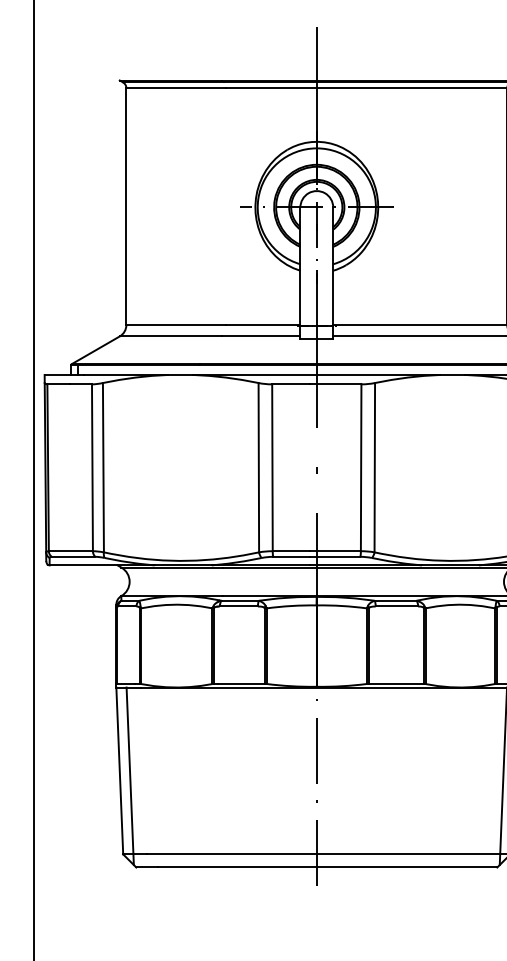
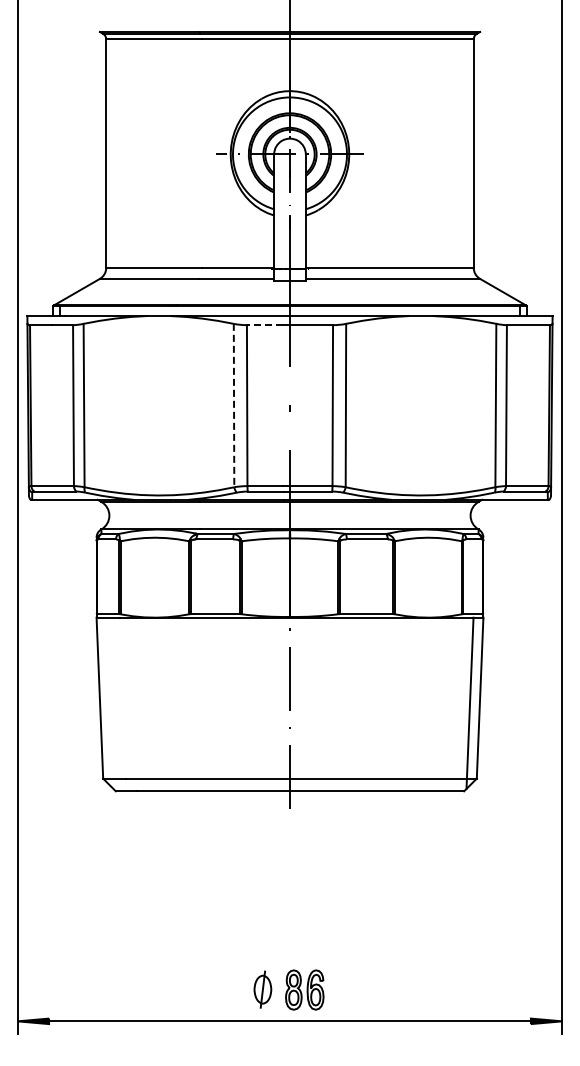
line: (290, 384) -> (264, 325), solid -> dashed
line: (259, 467) -> (234, 405), solid -> dashed
line: (129, 775) -> (109, 702), removed

